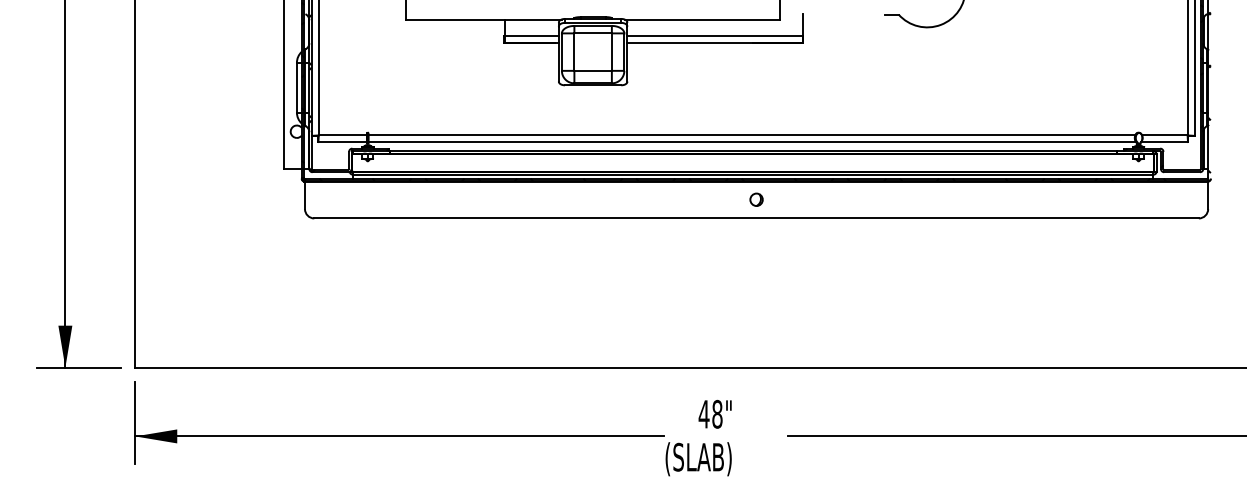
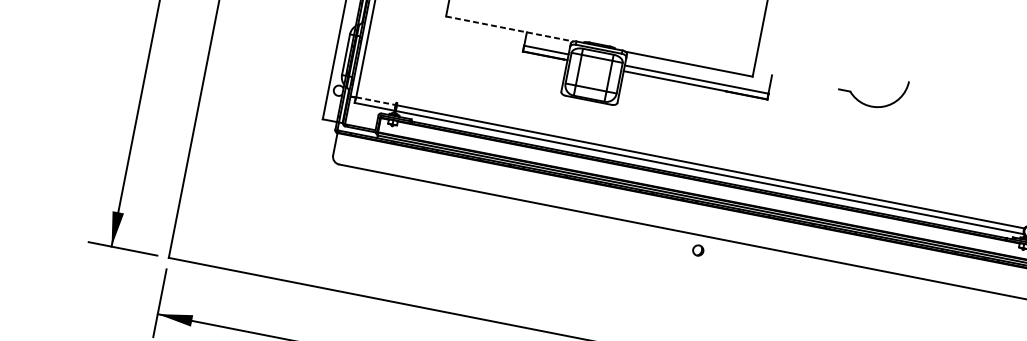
line: (483, 19) -> (509, 28), solid -> dashed
line: (343, 135) -> (376, 101), solid -> dashed
circle: (756, 199) -> (698, 250), moved

